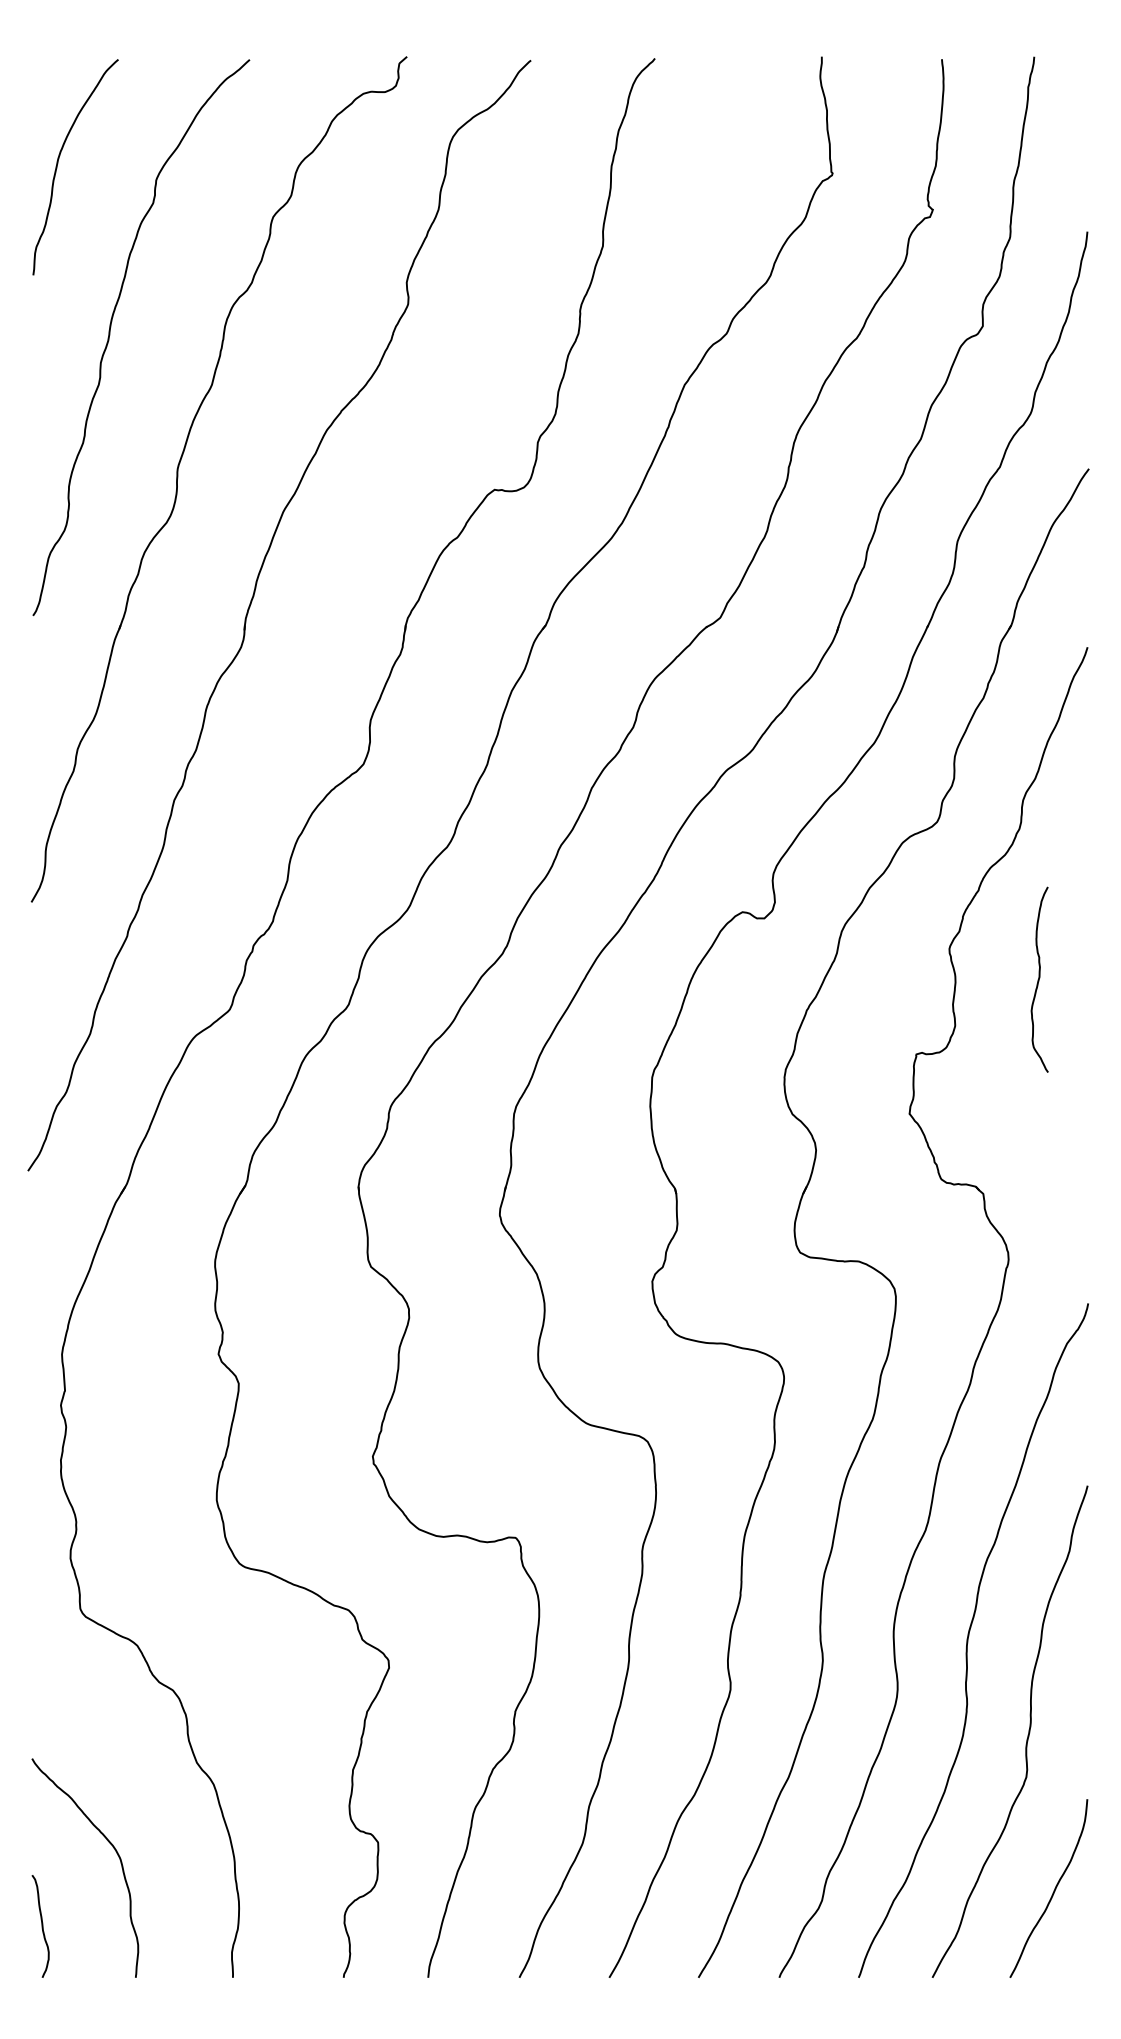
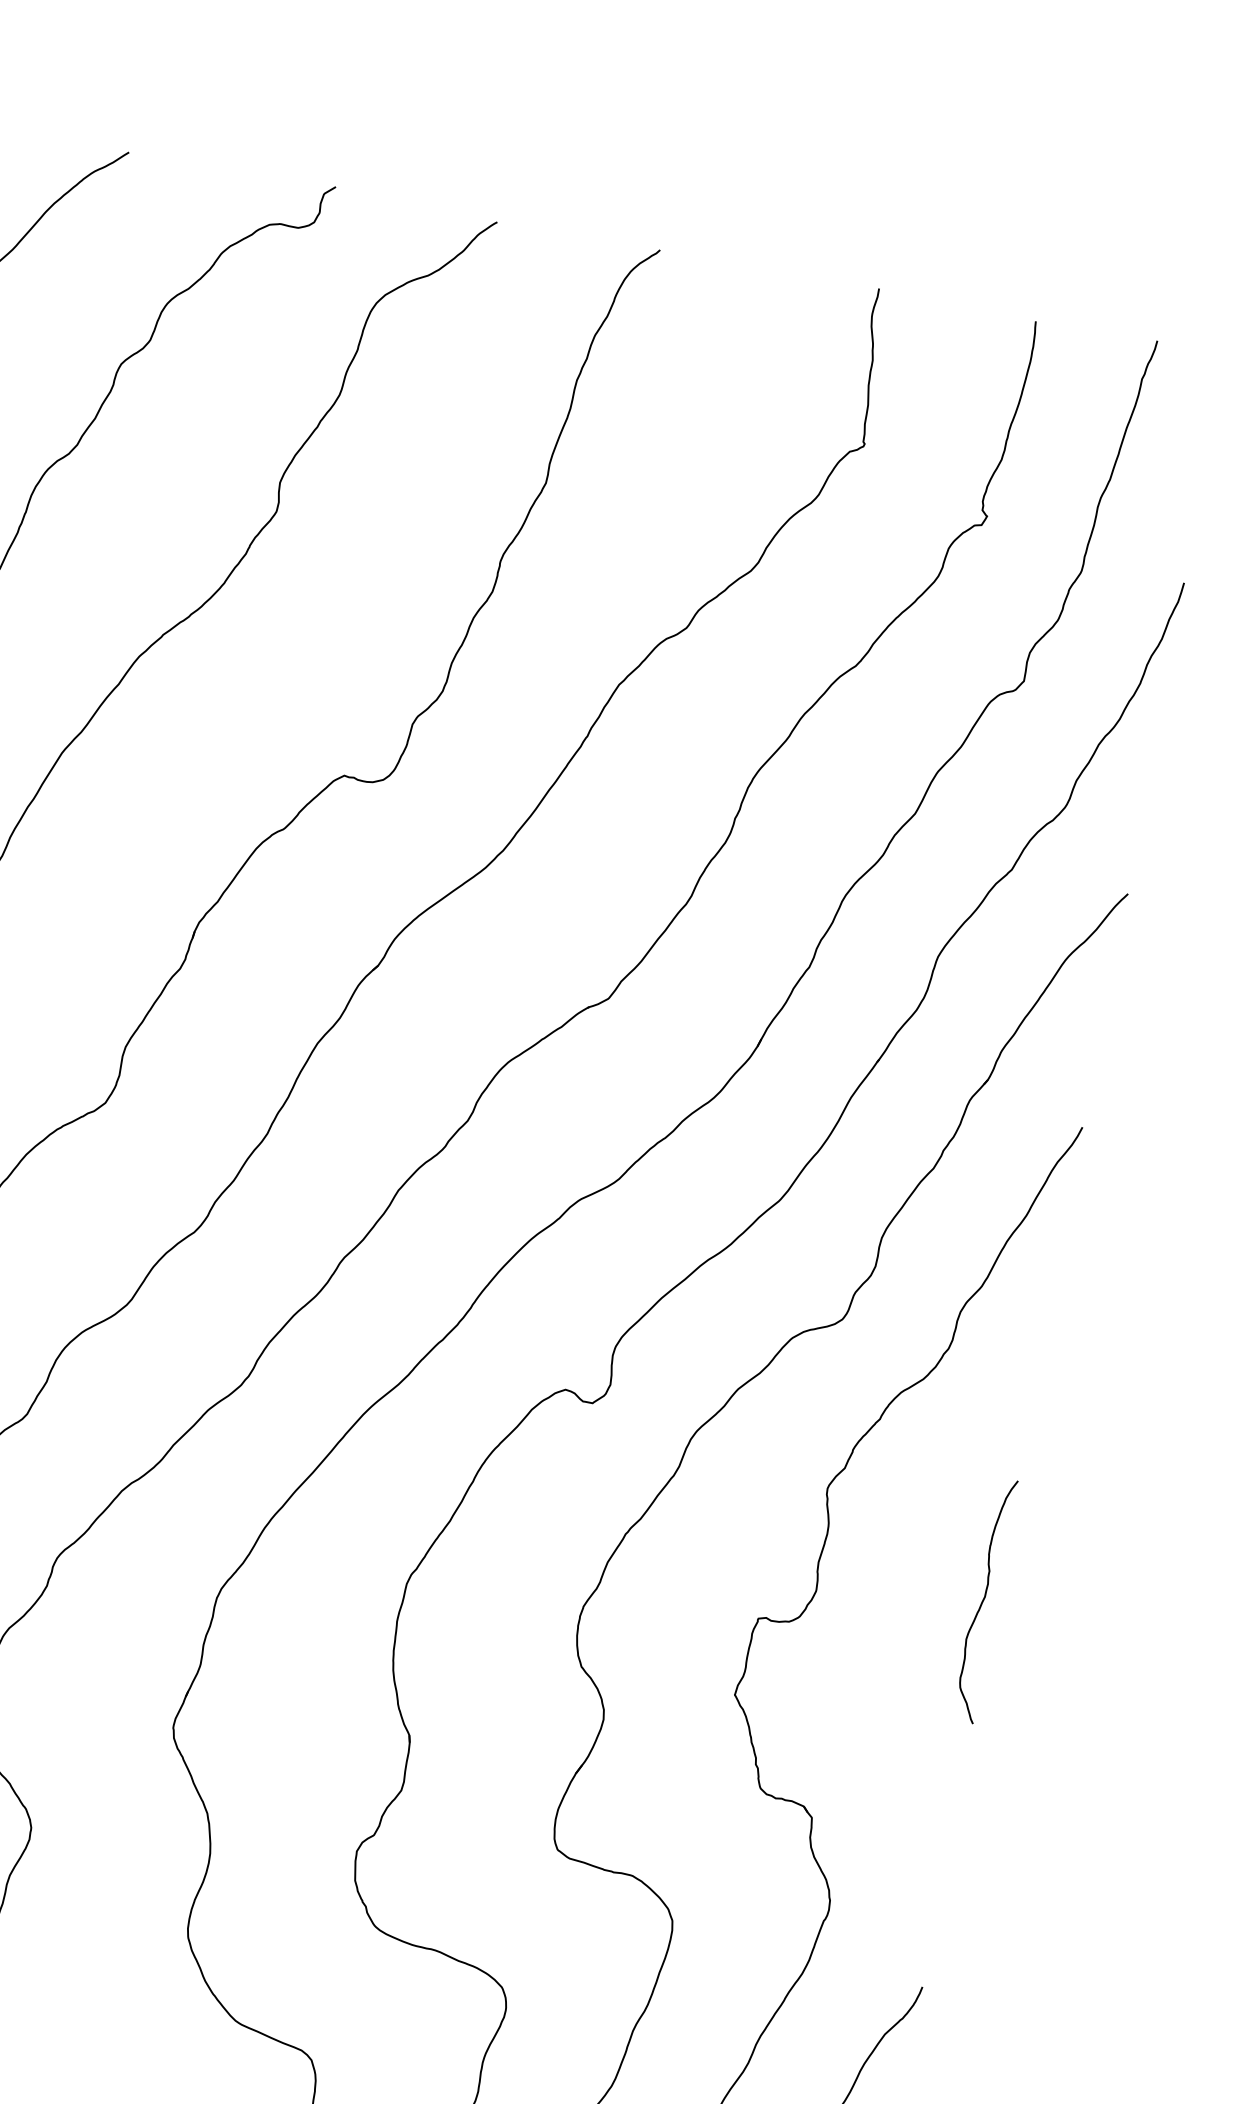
curve: (1039, 979) -> (984, 1600), moved

